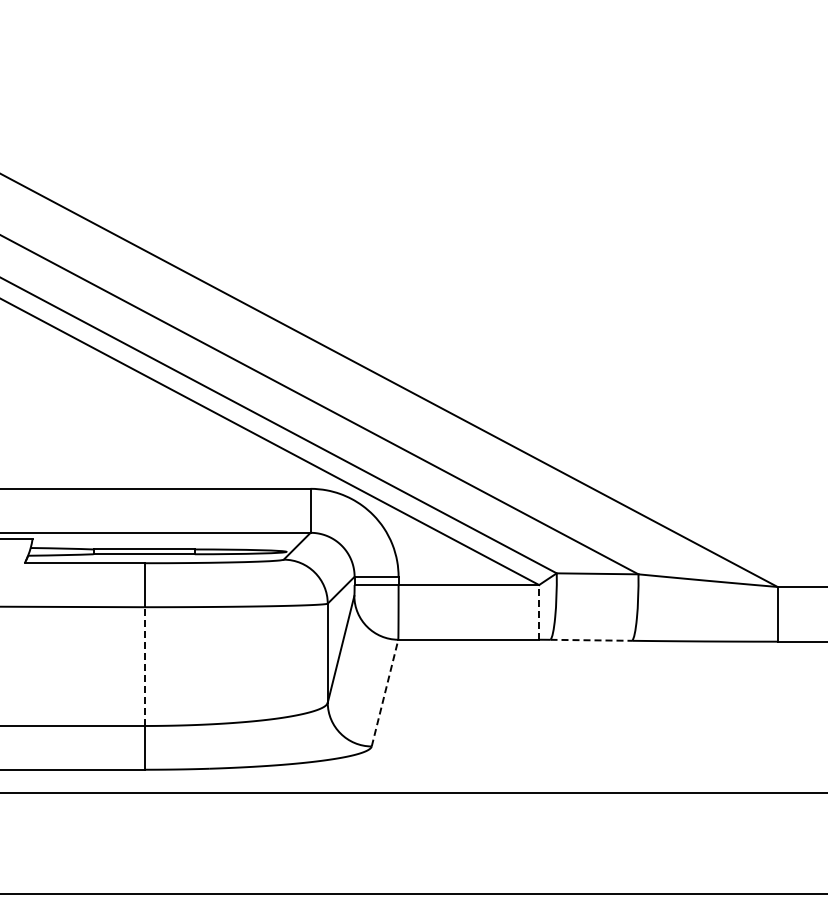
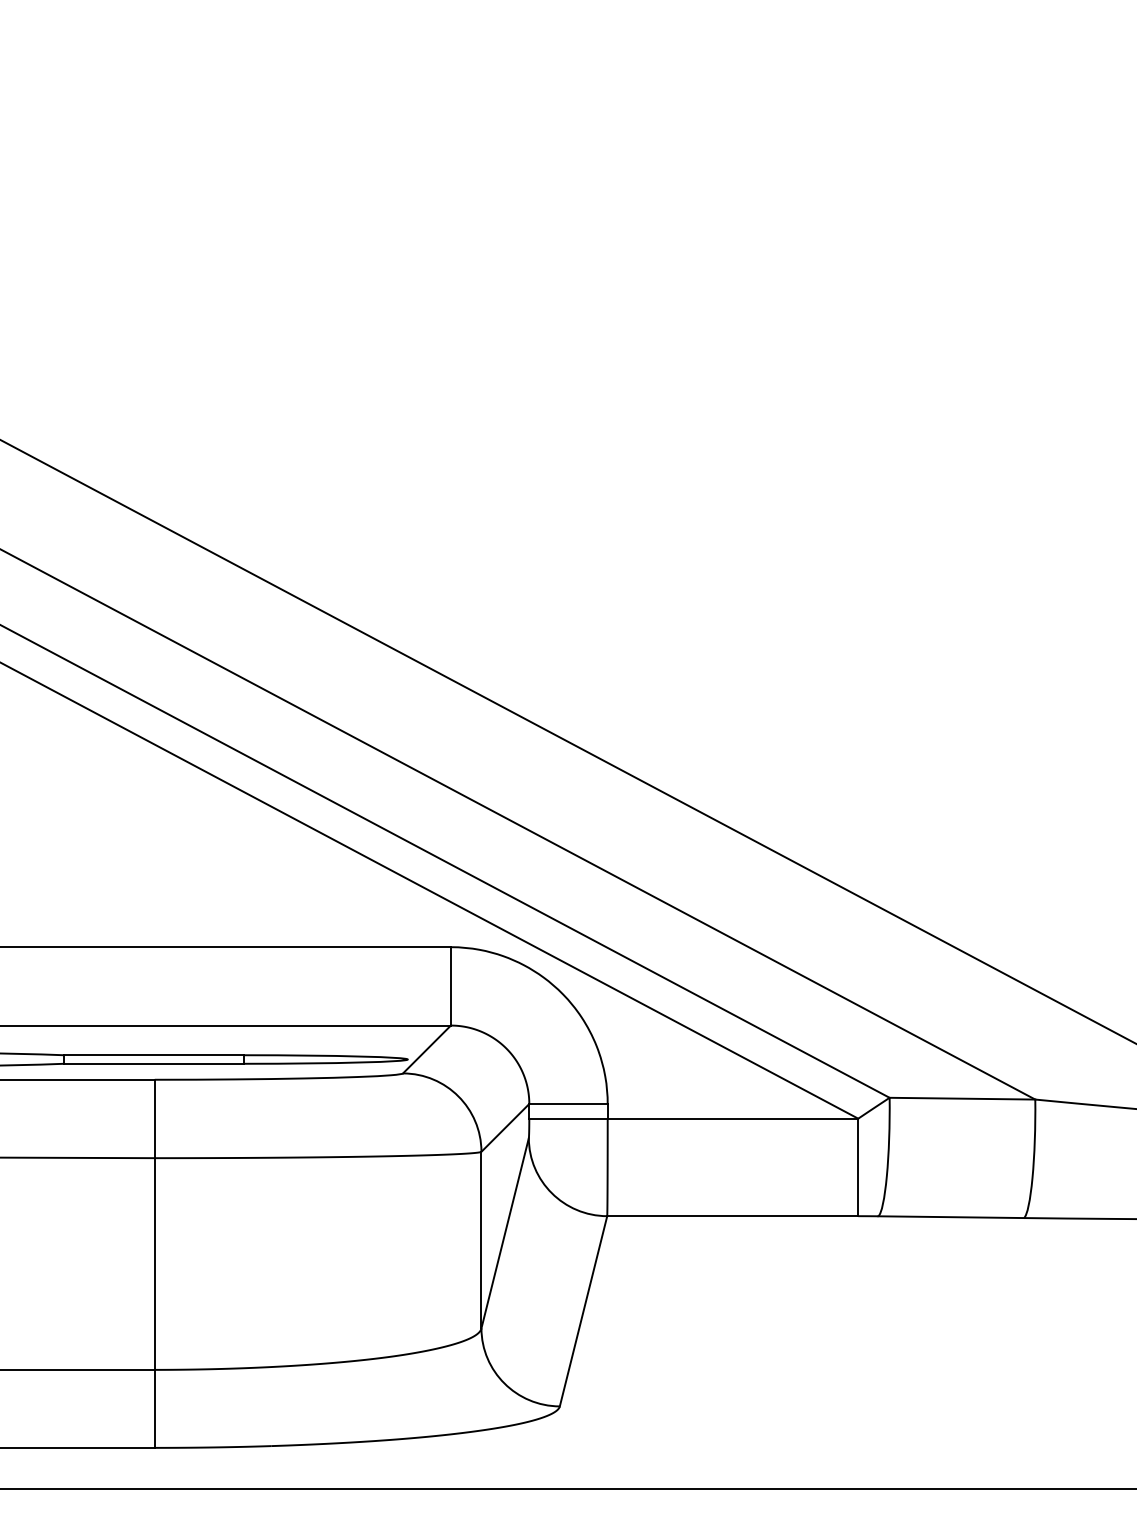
line: (539, 611) -> (858, 1165), dashed -> solid
line: (591, 640) -> (951, 1217), dashed -> solid
line: (144, 666) -> (154, 1263), dashed -> solid
line: (385, 693) -> (584, 1311), dashed -> solid

